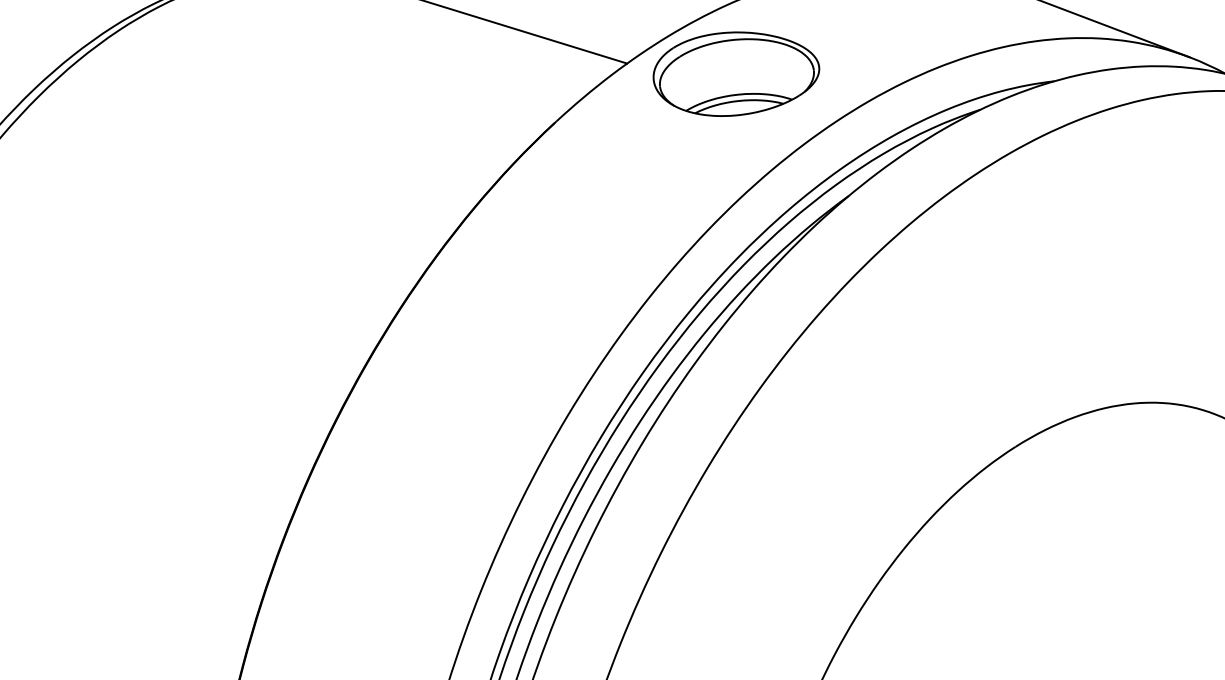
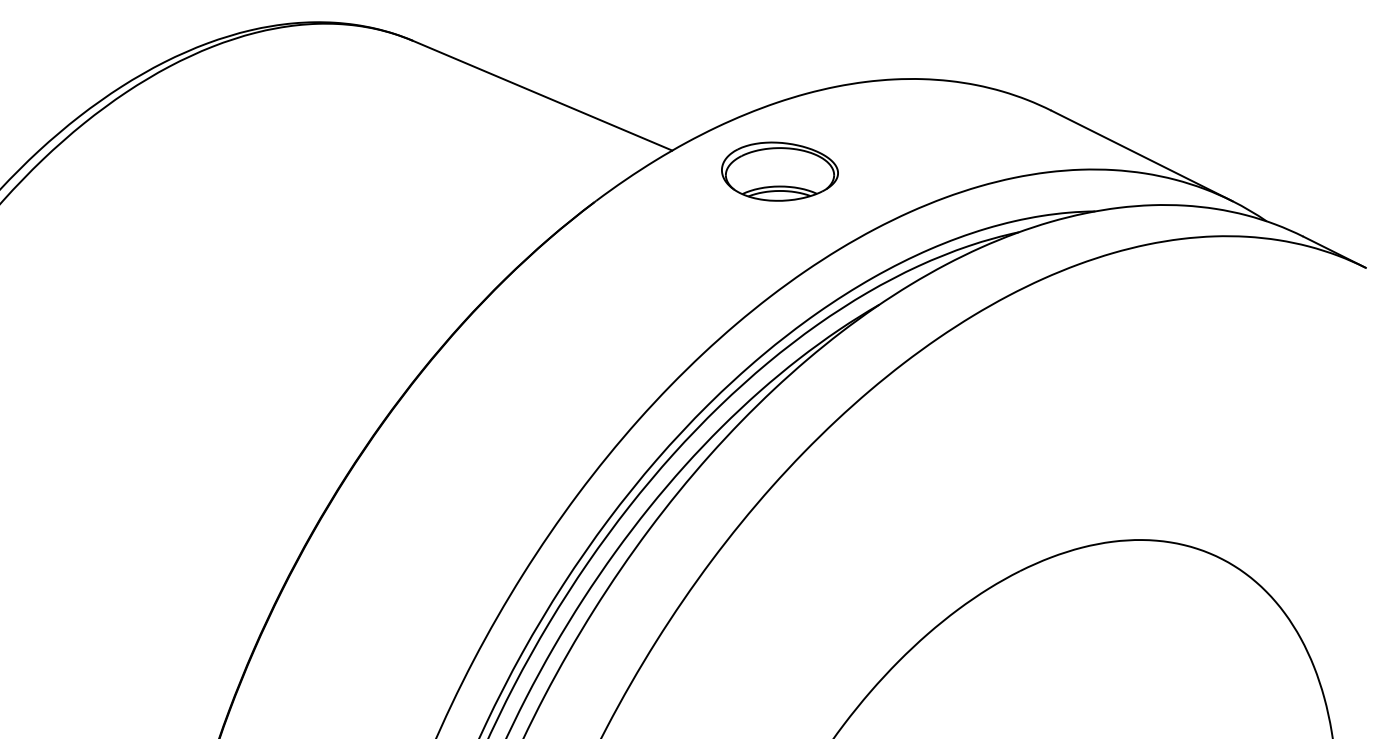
part: (735, 73) -> (779, 171), size x0.7

